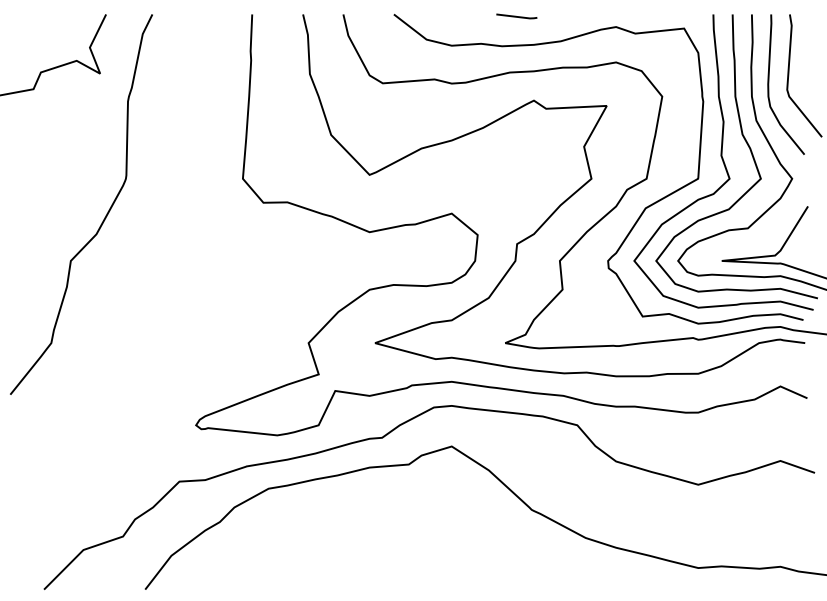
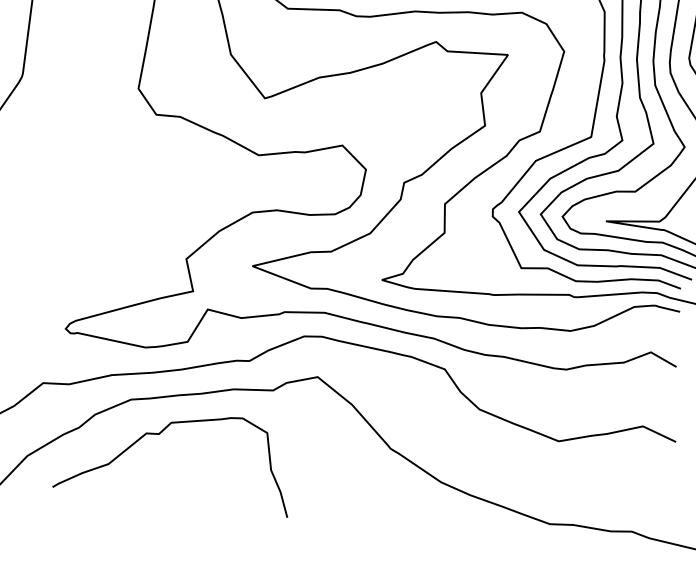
curve: (300, 520) -> (159, 434), added

